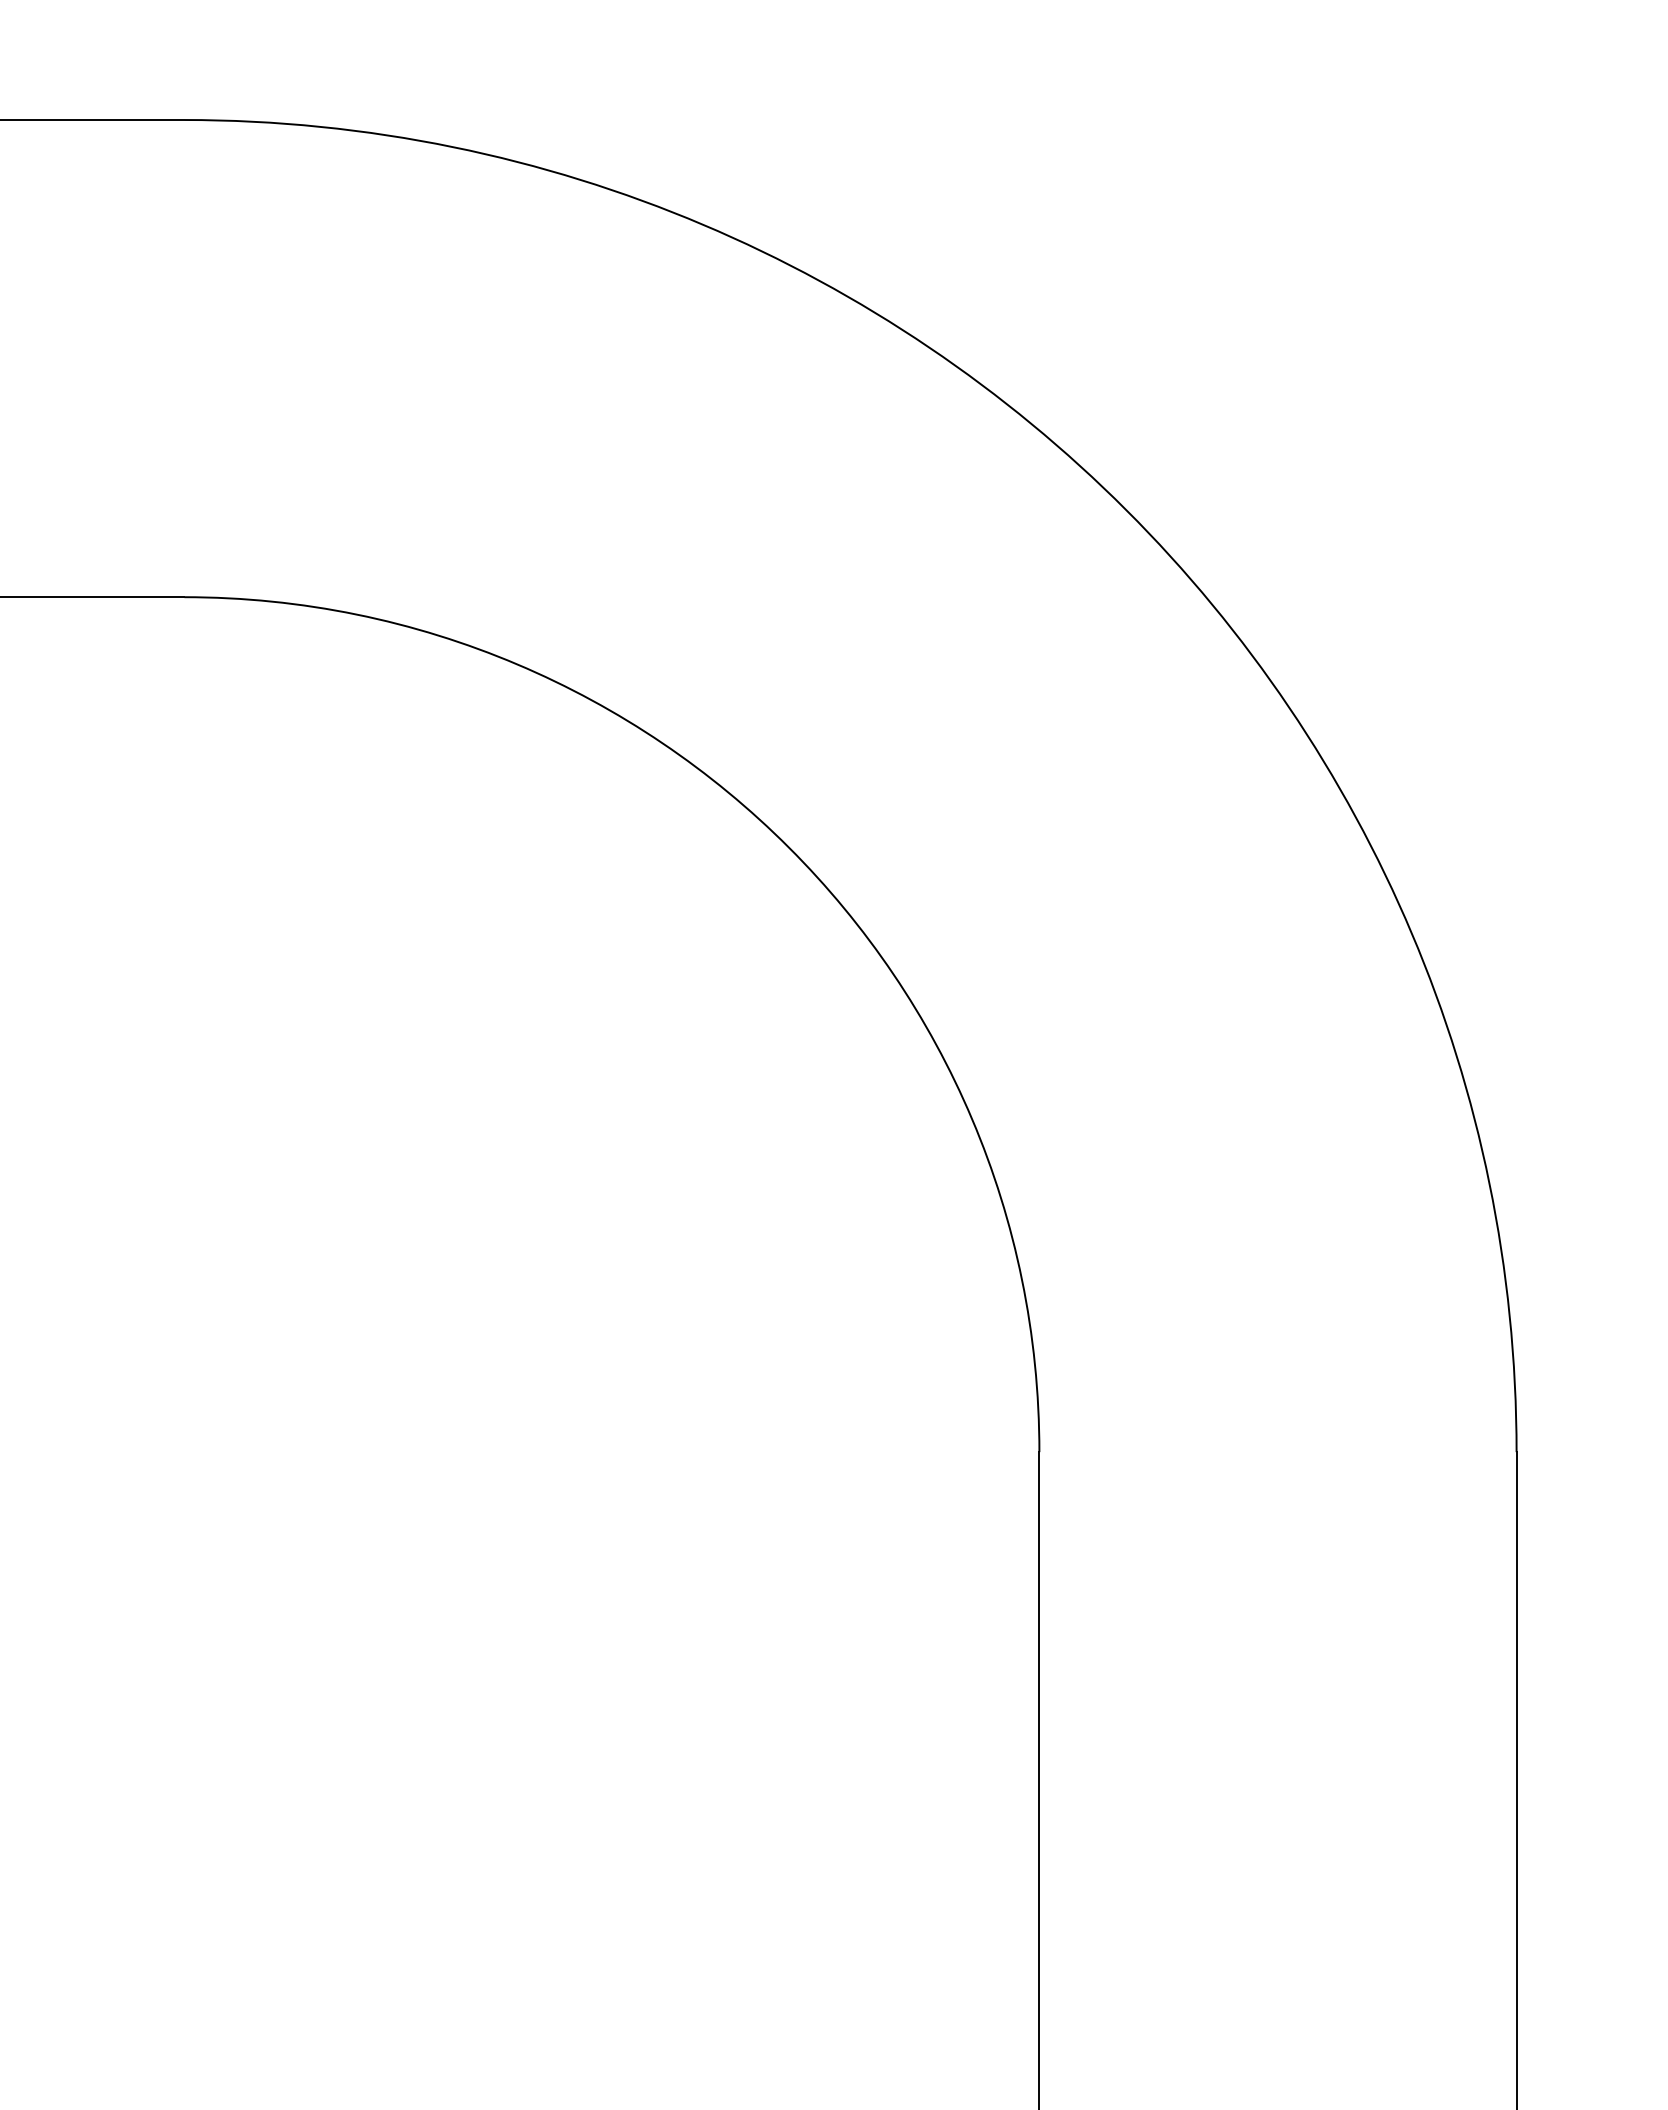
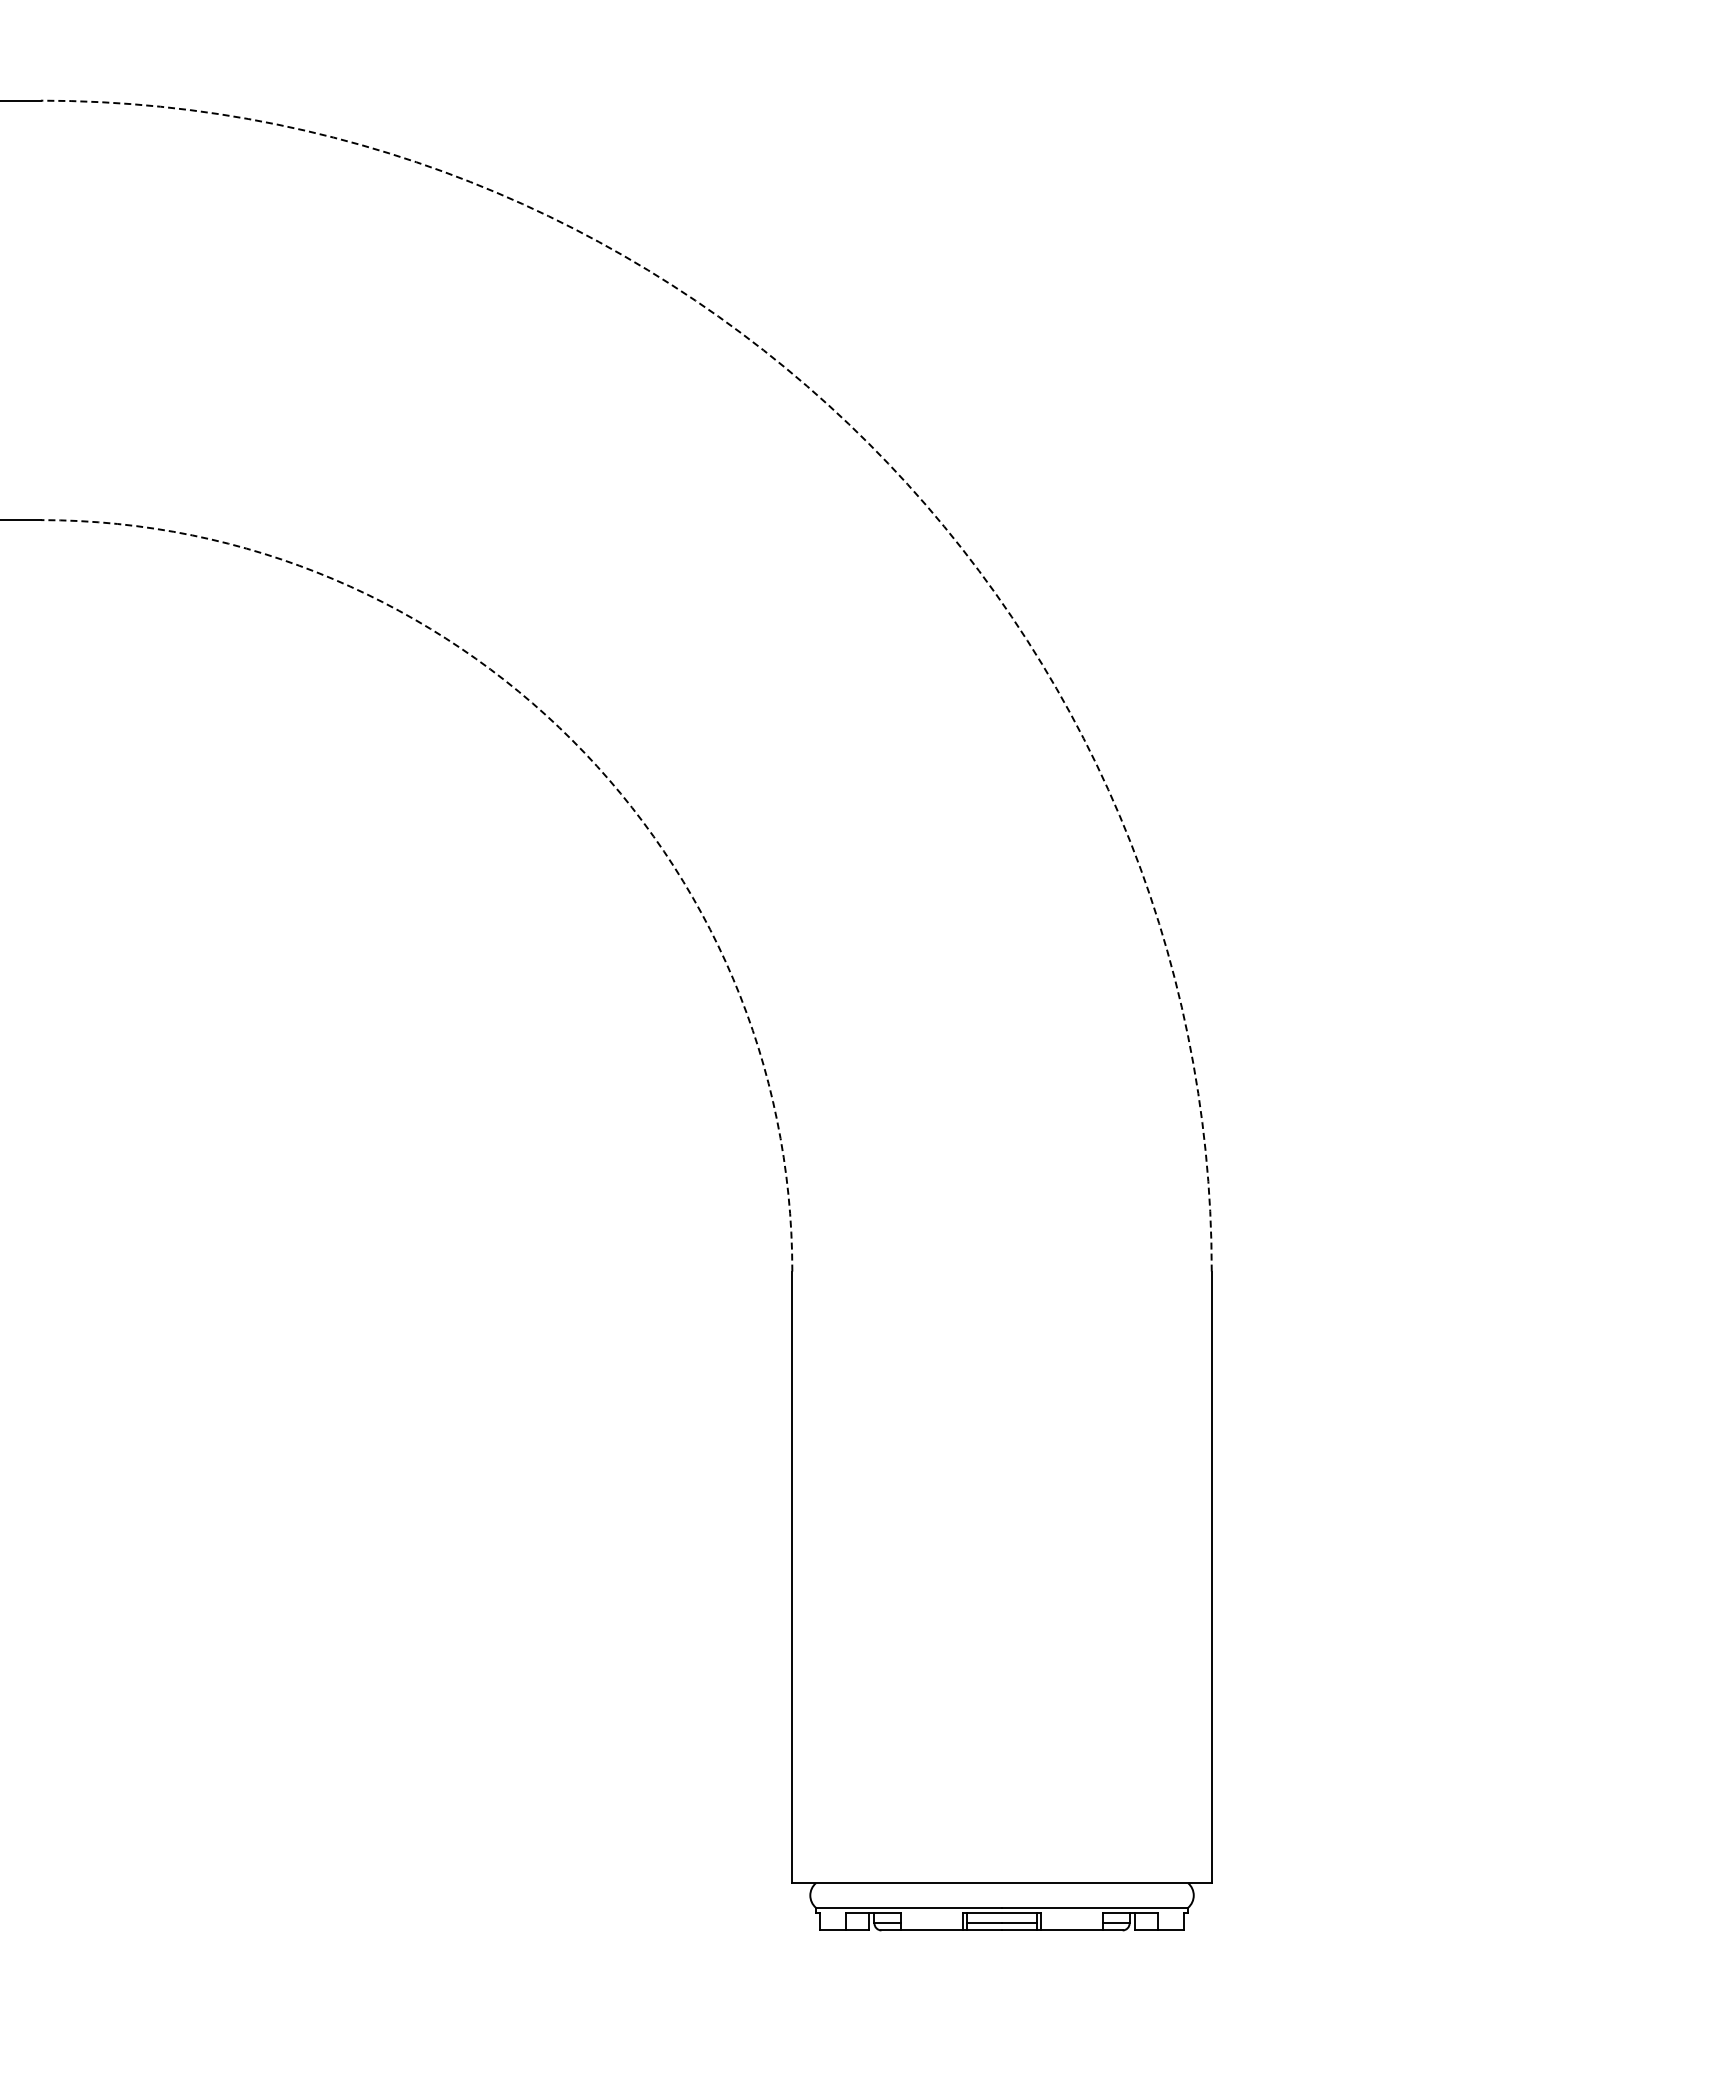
arc: (1126, 510) -> (868, 443), solid -> dashed
arc: (789, 847) -> (572, 740), solid -> dashed

